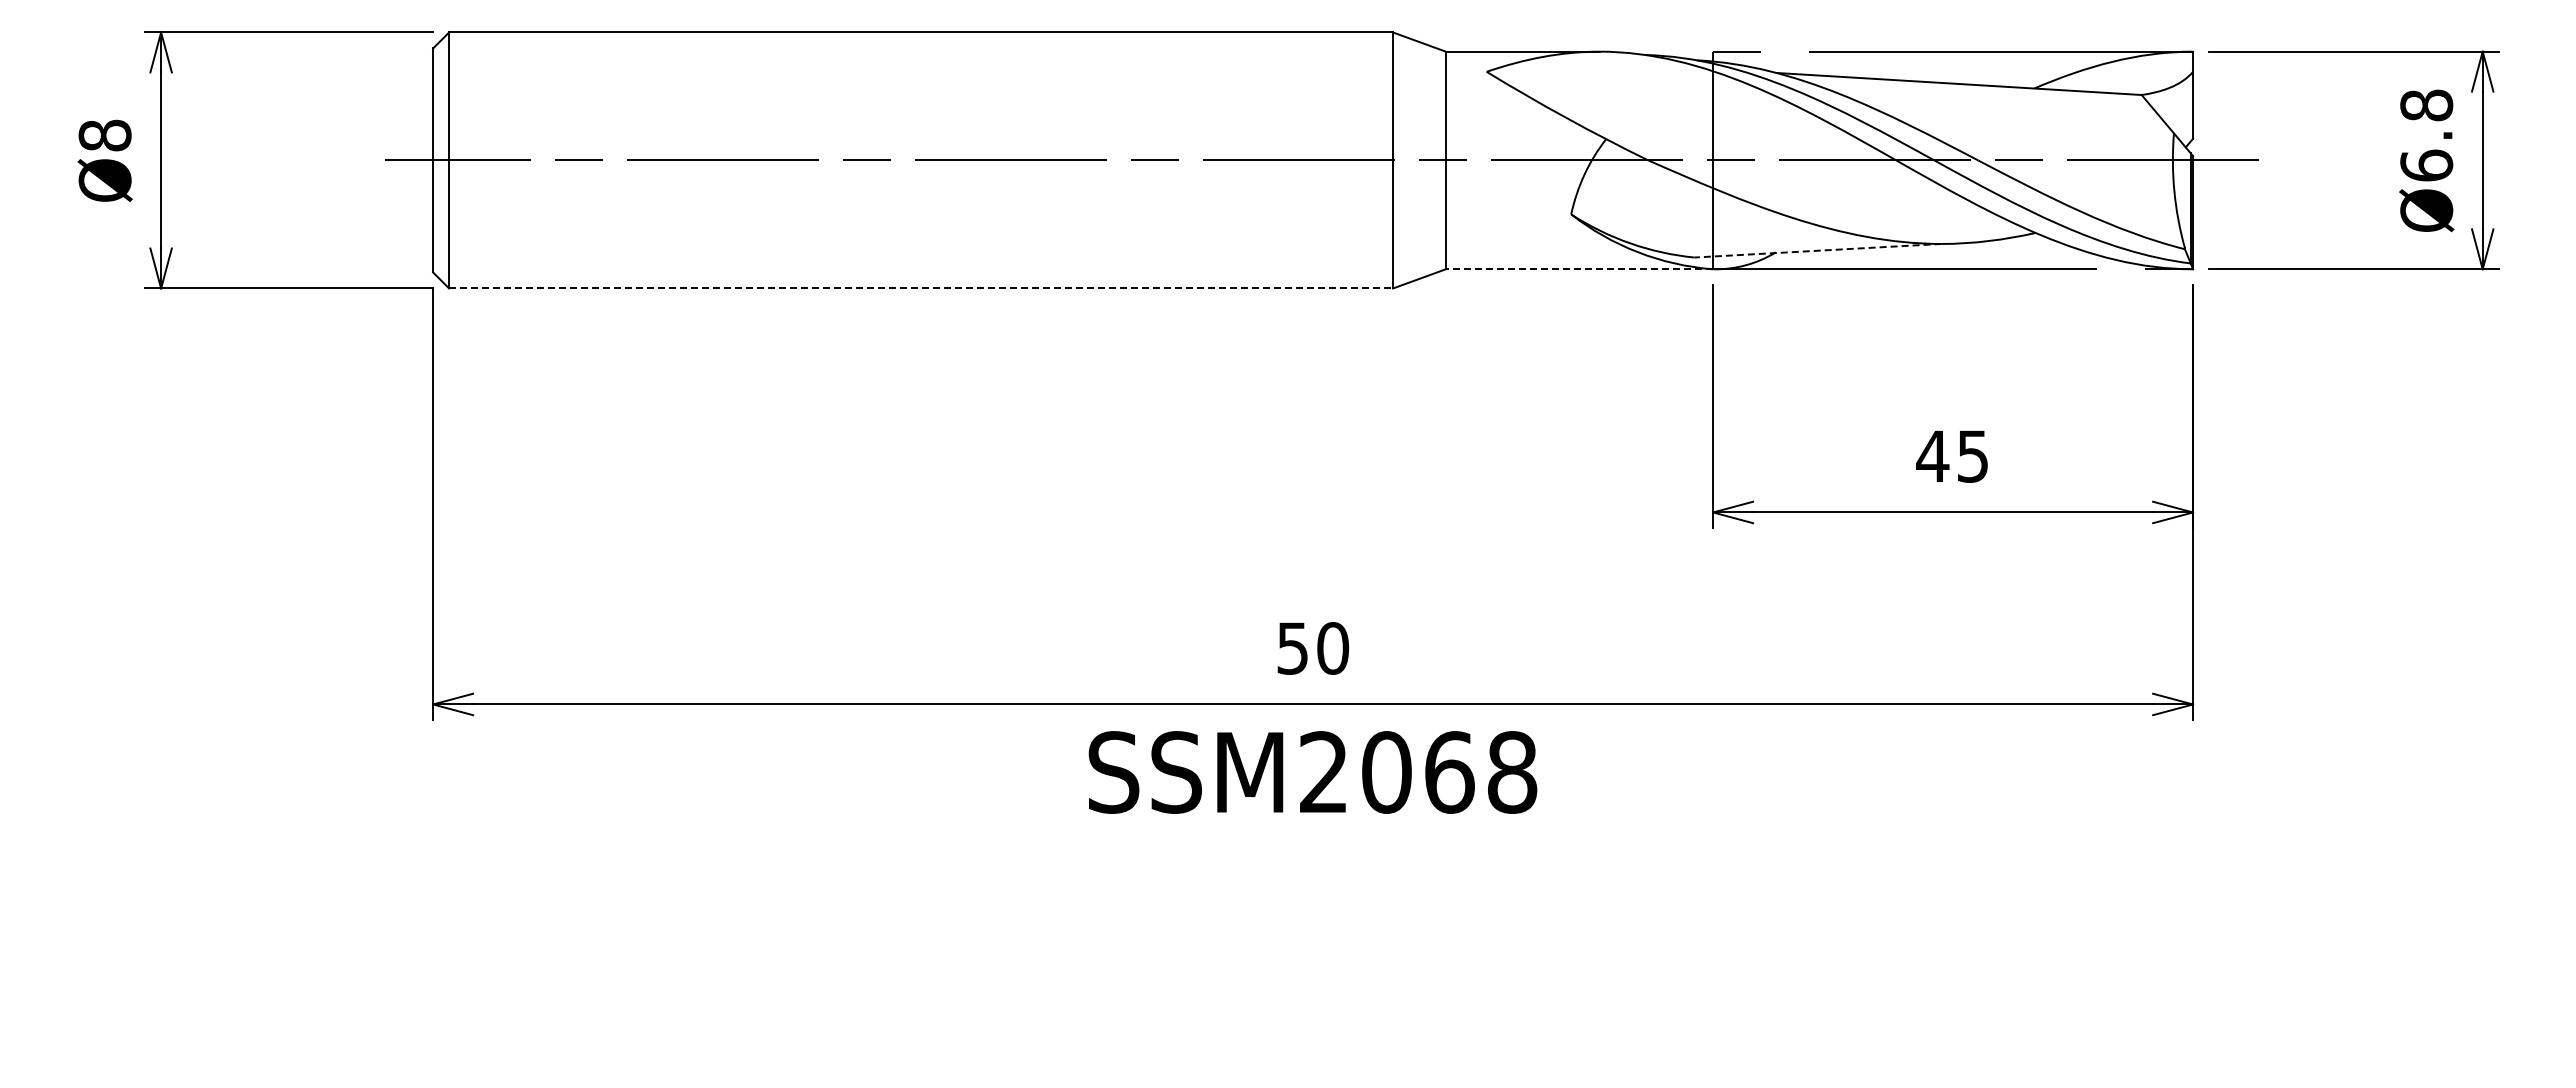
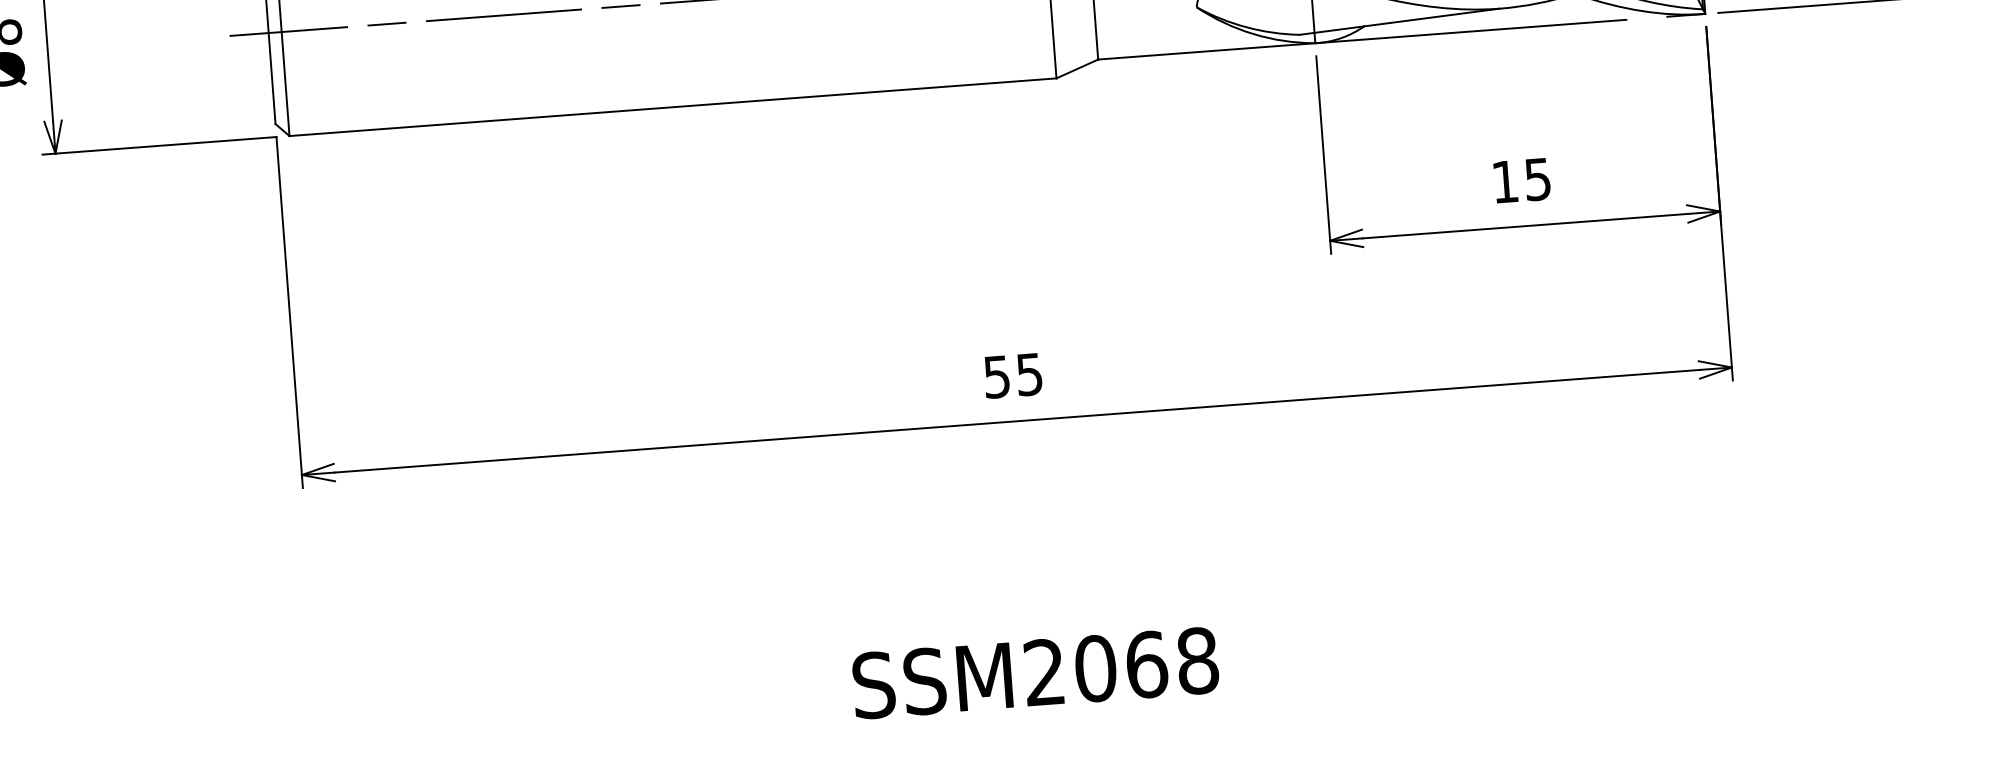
line: (1818, 250) -> (1399, 21), dashed -> solid
line: (1579, 269) -> (1206, 51), dashed -> solid
line: (921, 288) -> (673, 107), dashed -> solid
text: (1932, 455) -> (1504, 181), 45 -> 15
text: (1333, 648) -> (1030, 374), 50 -> 55
text: (1312, 772) -> (1035, 673), moved

